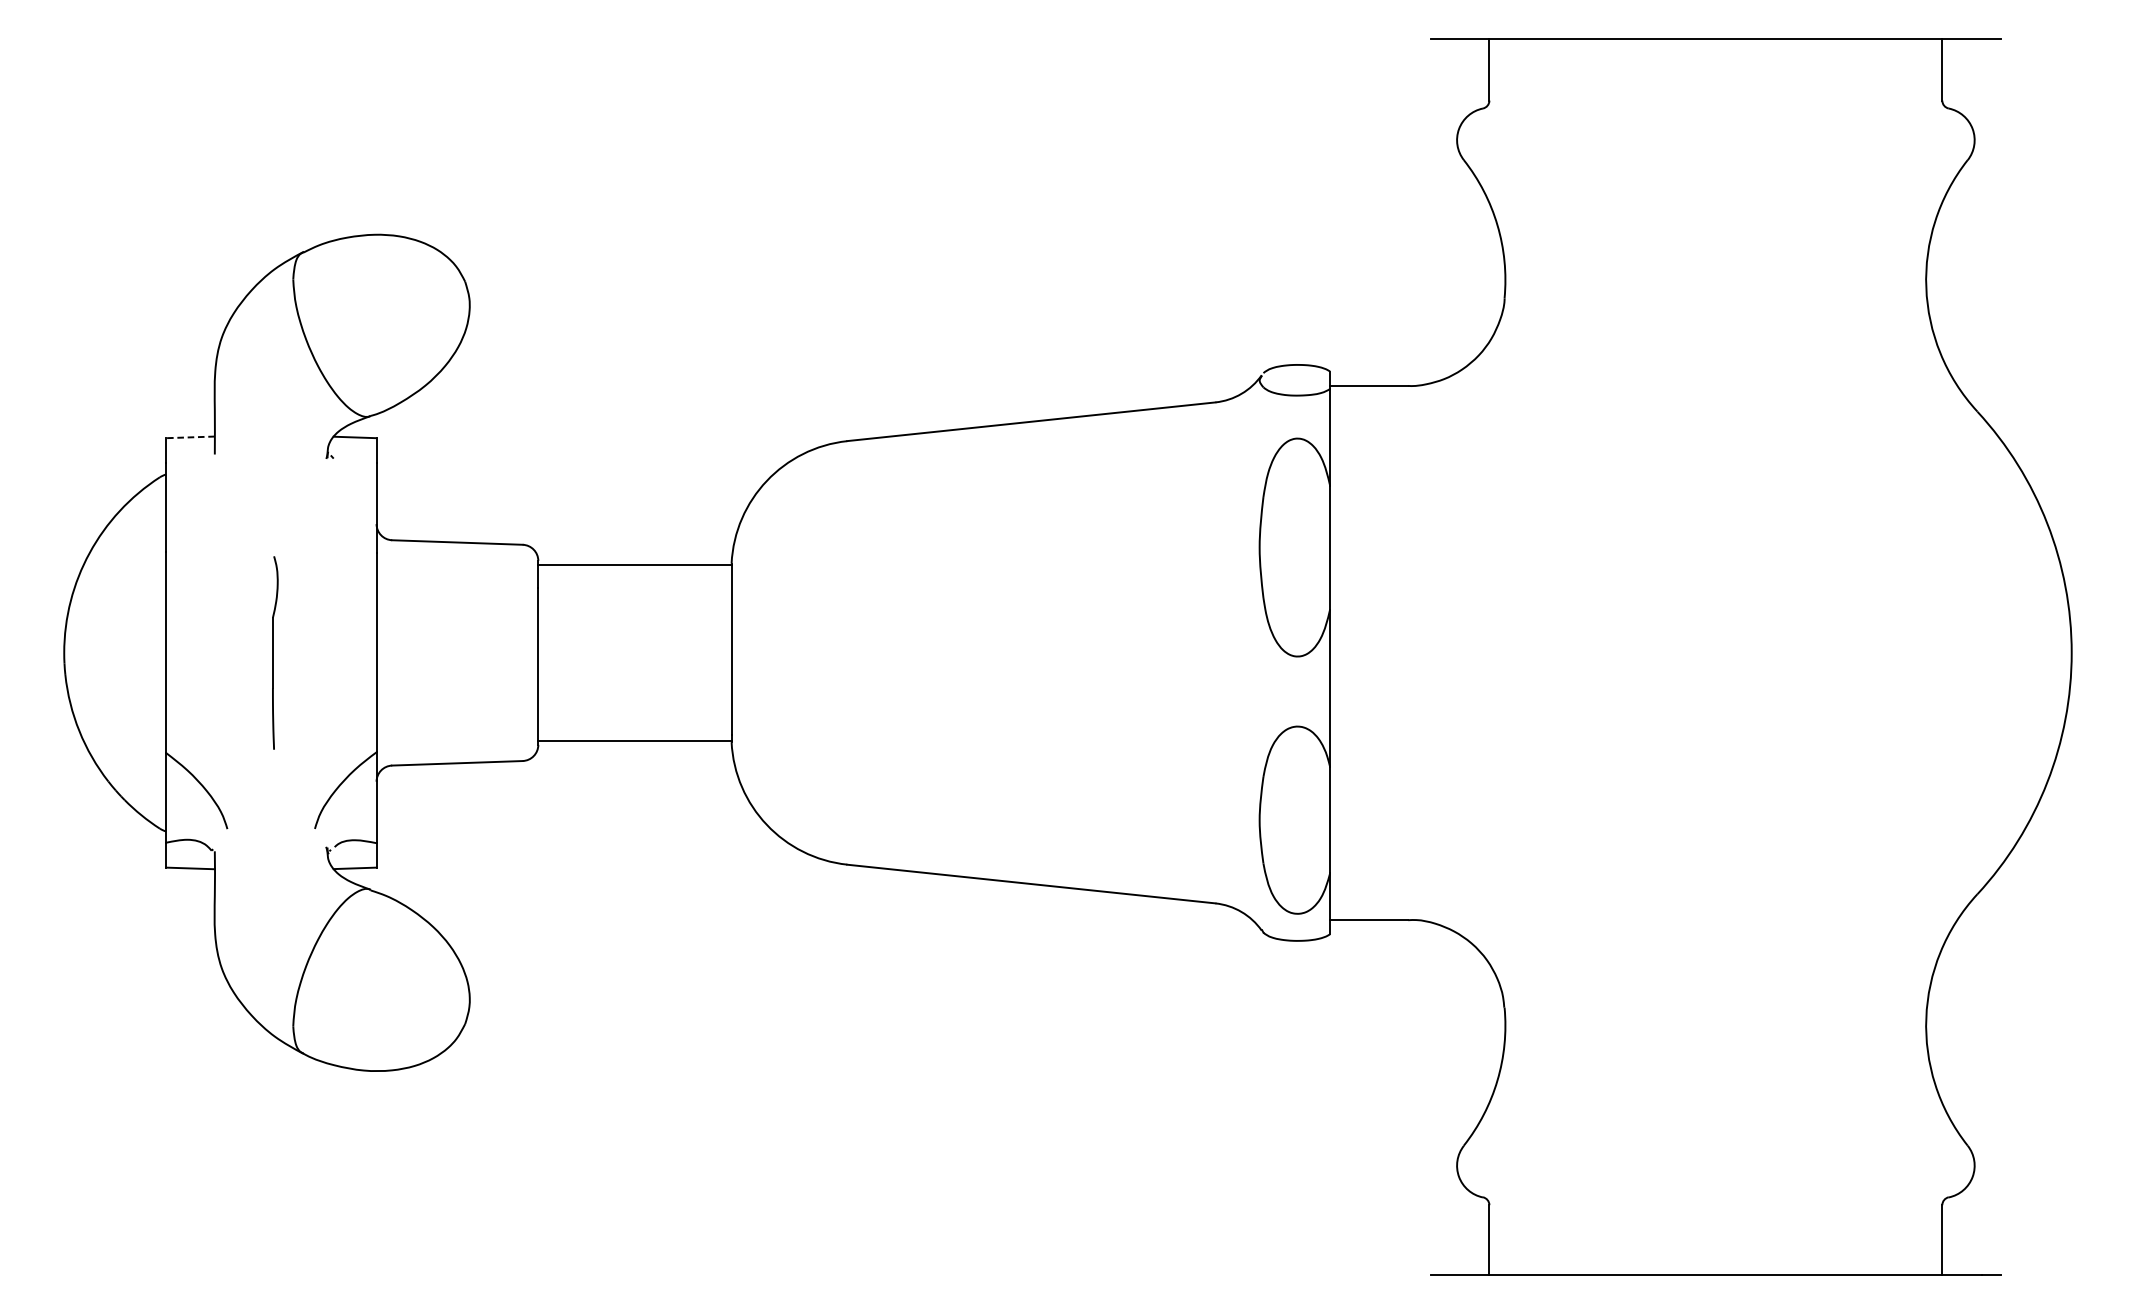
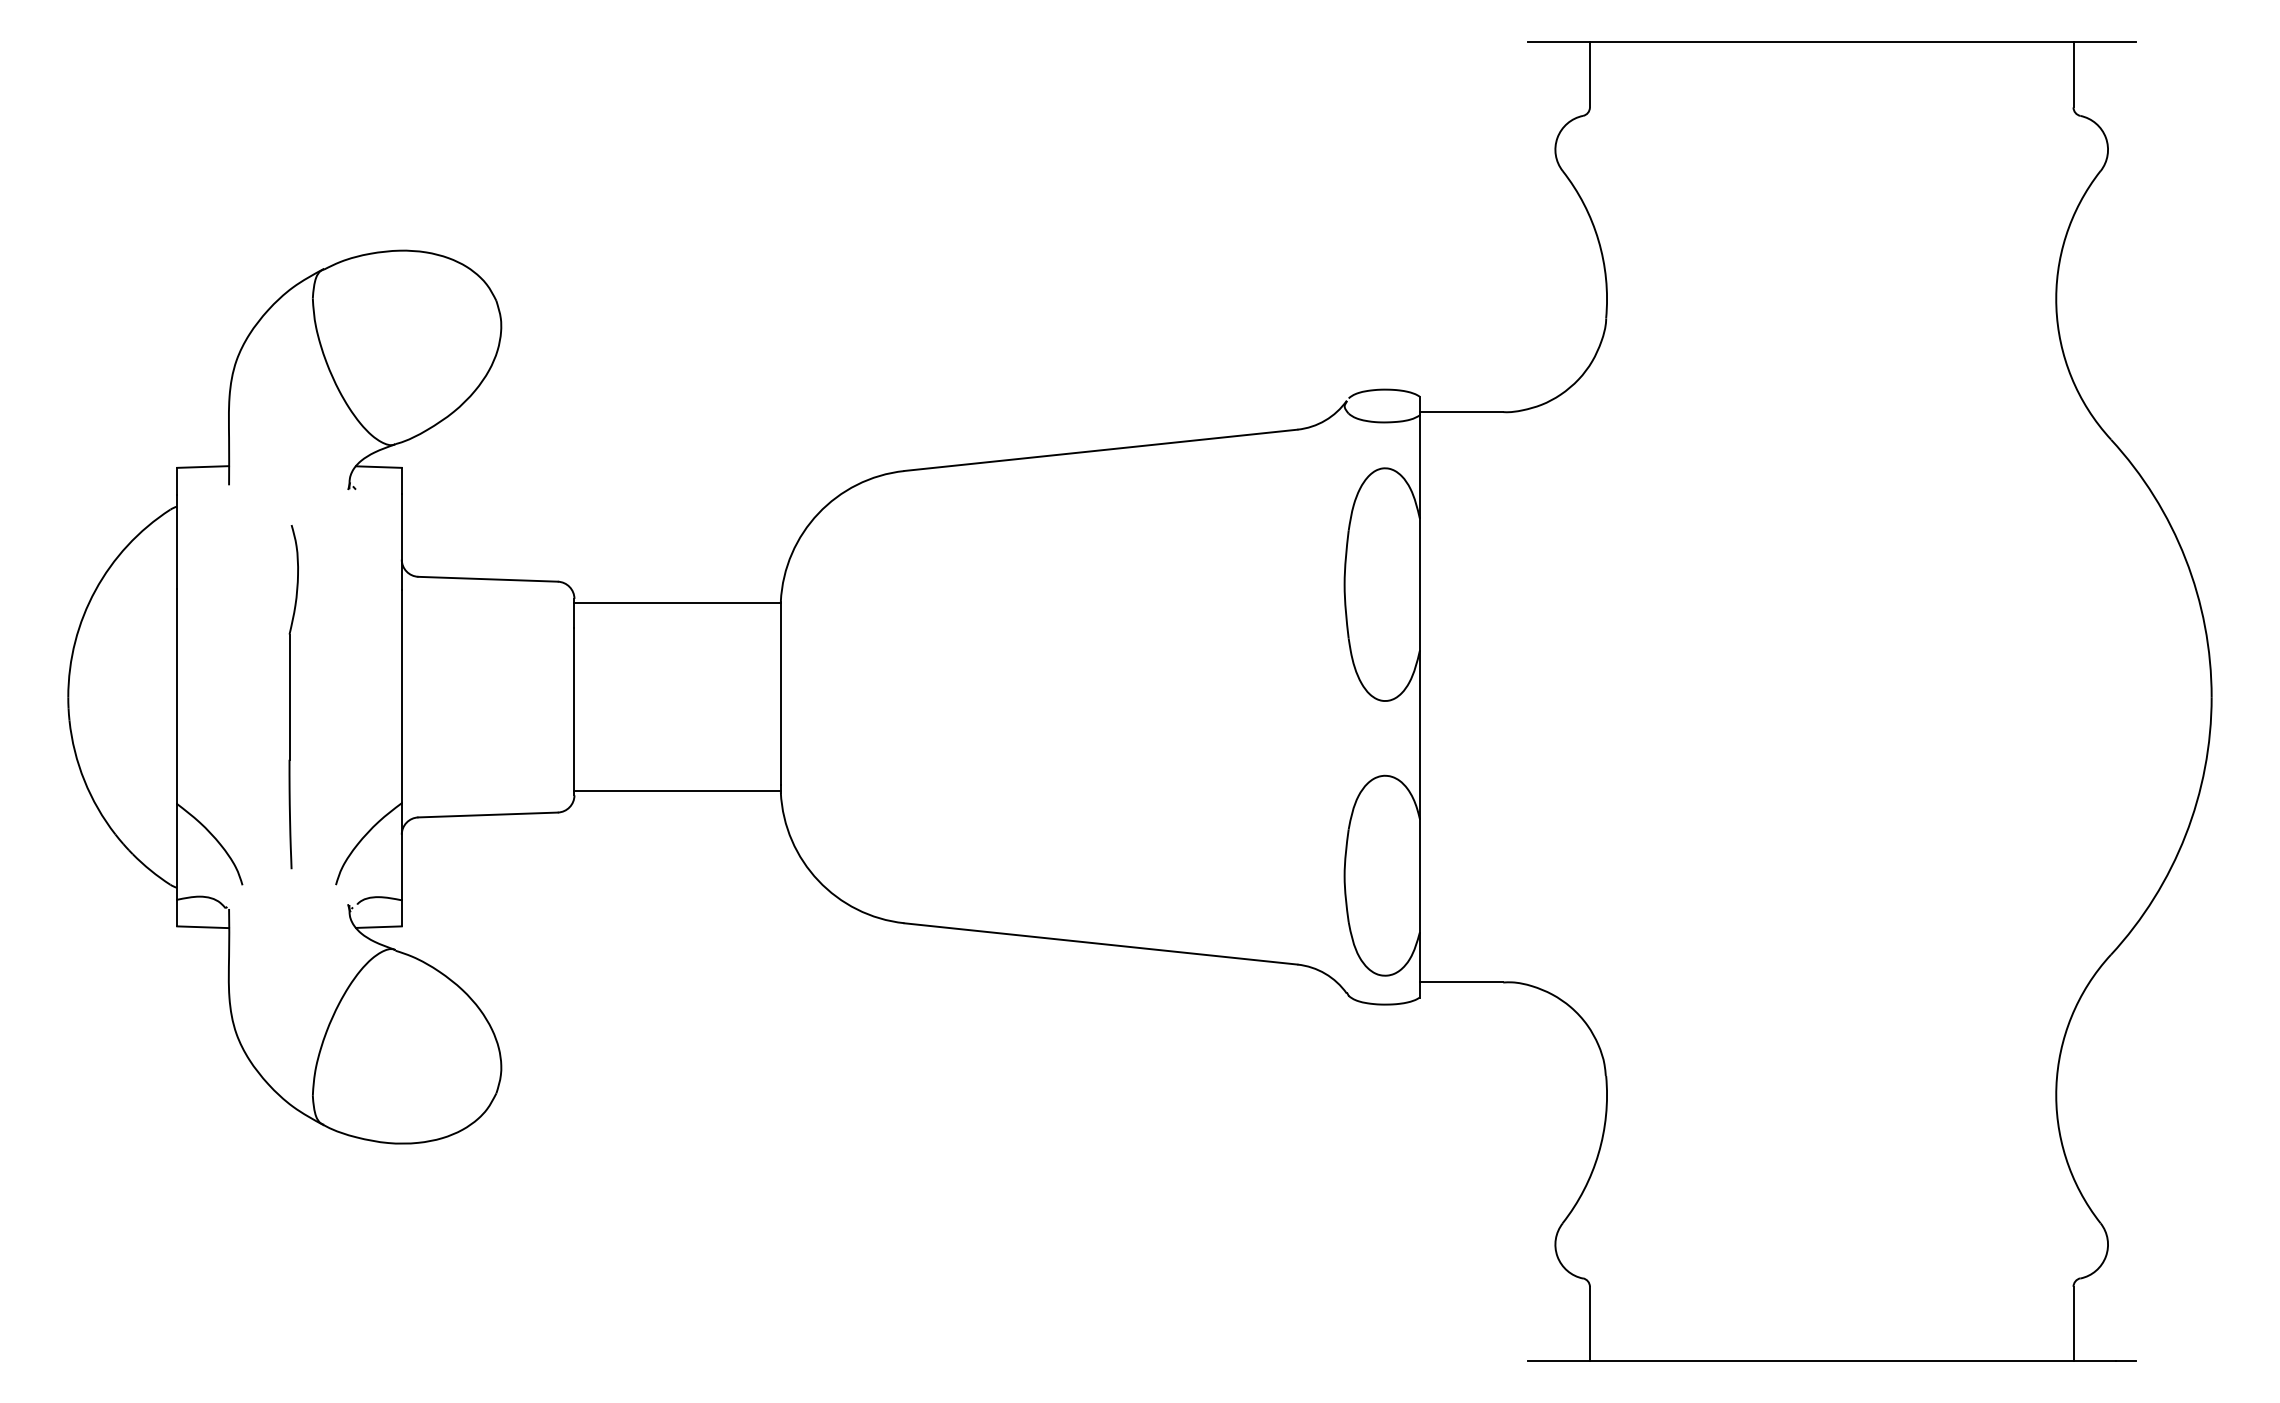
line: (190, 437) -> (203, 467), dashed -> solid
part: (275, 653) -> (293, 697), size x1.67

